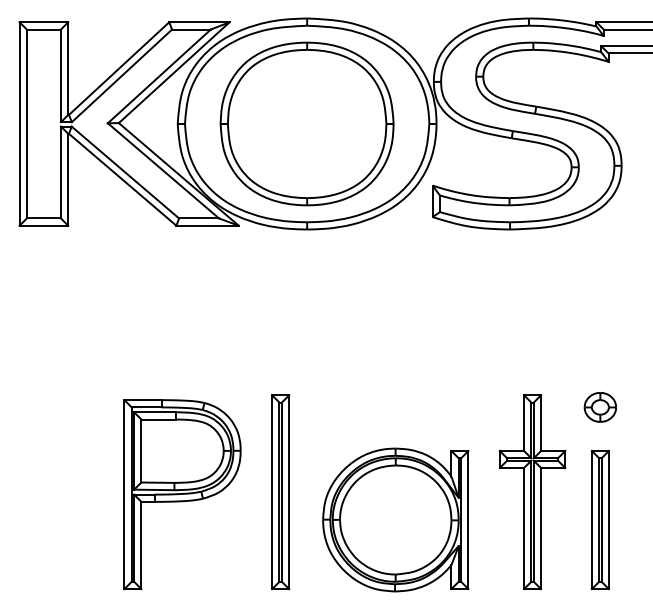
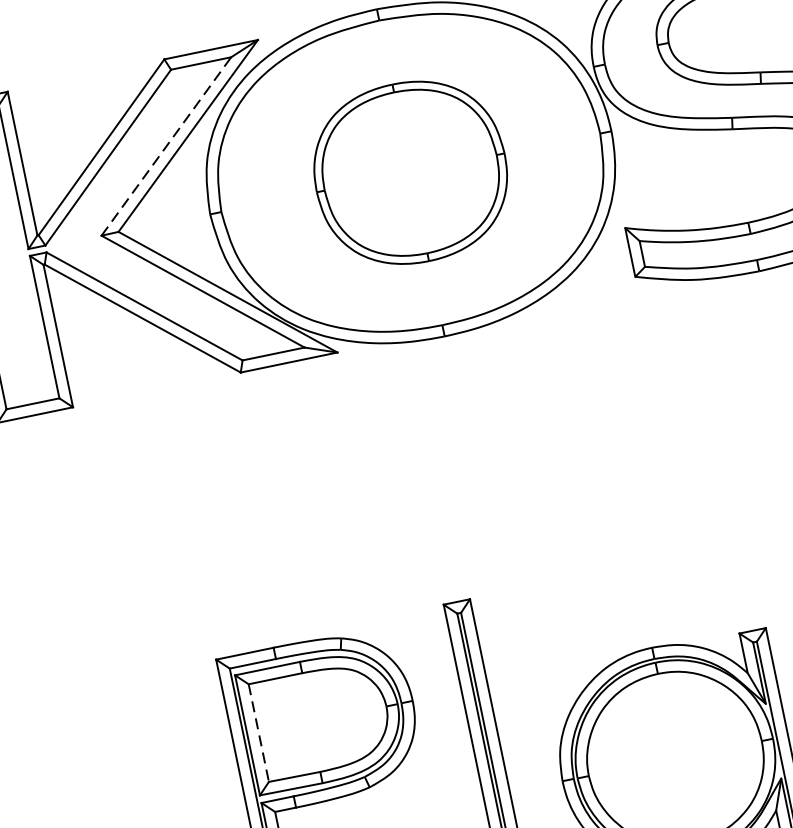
line: (159, 76) -> (166, 146), solid -> dashed
part: (306, 123) -> (409, 172), size x0.7
line: (141, 451) -> (259, 733), solid -> dashed

